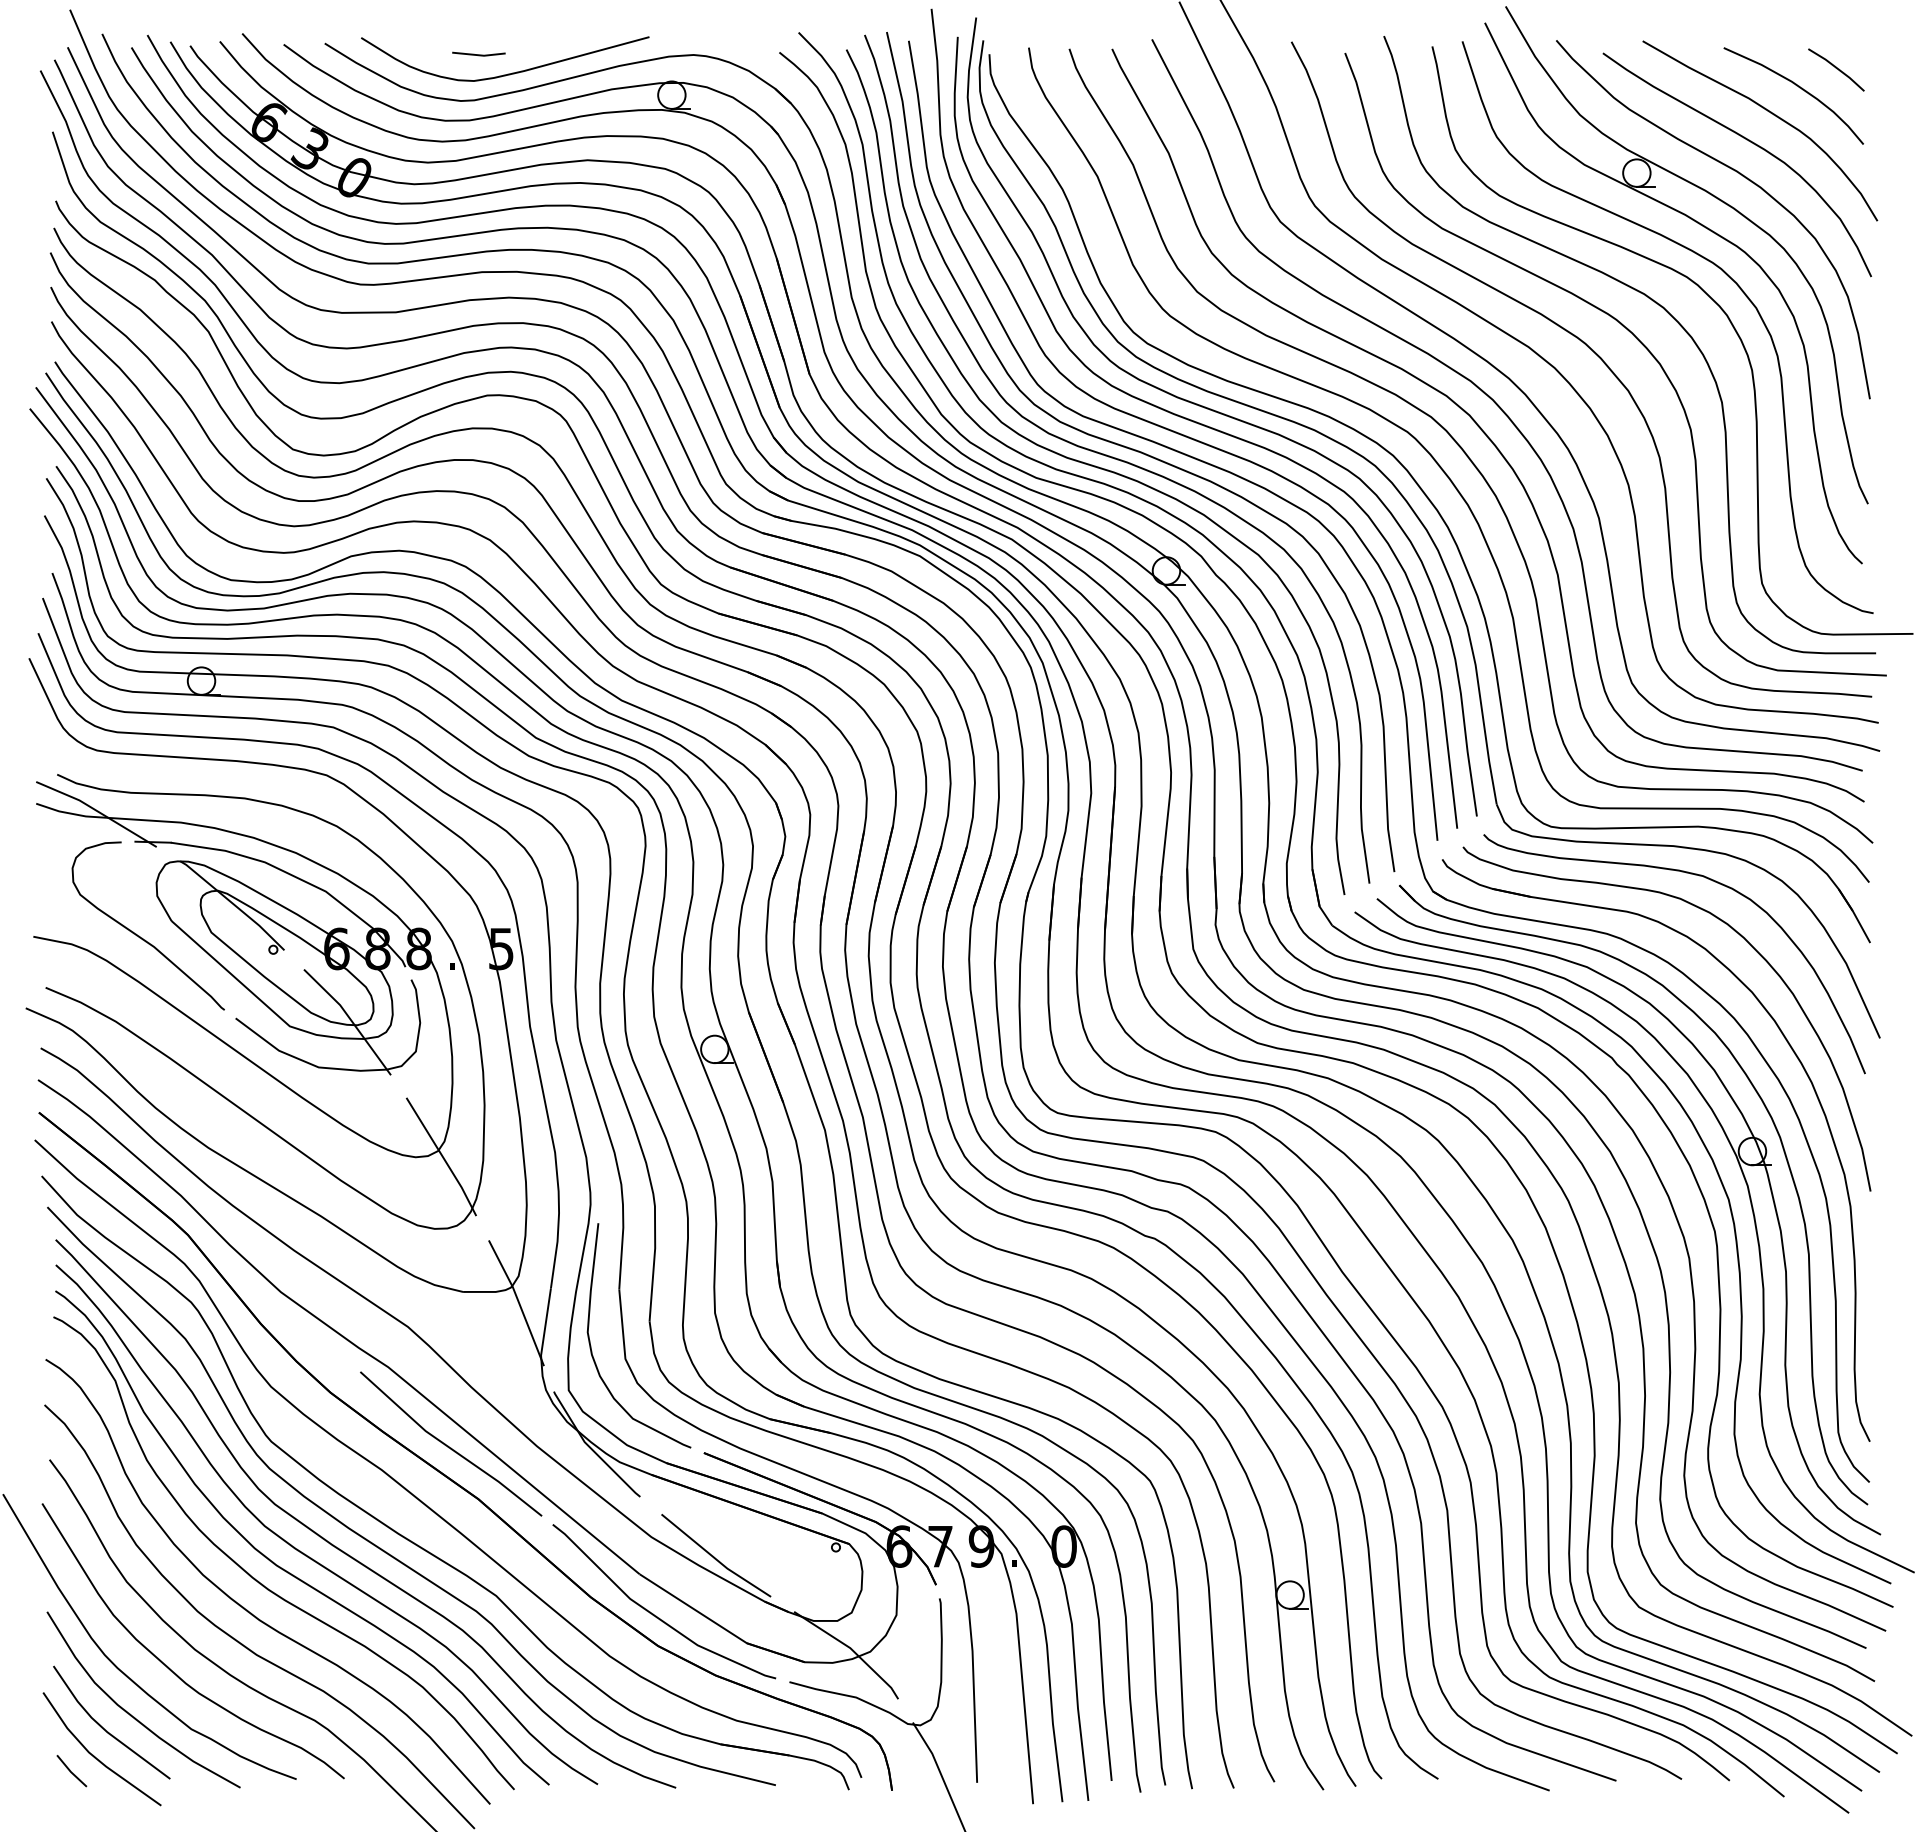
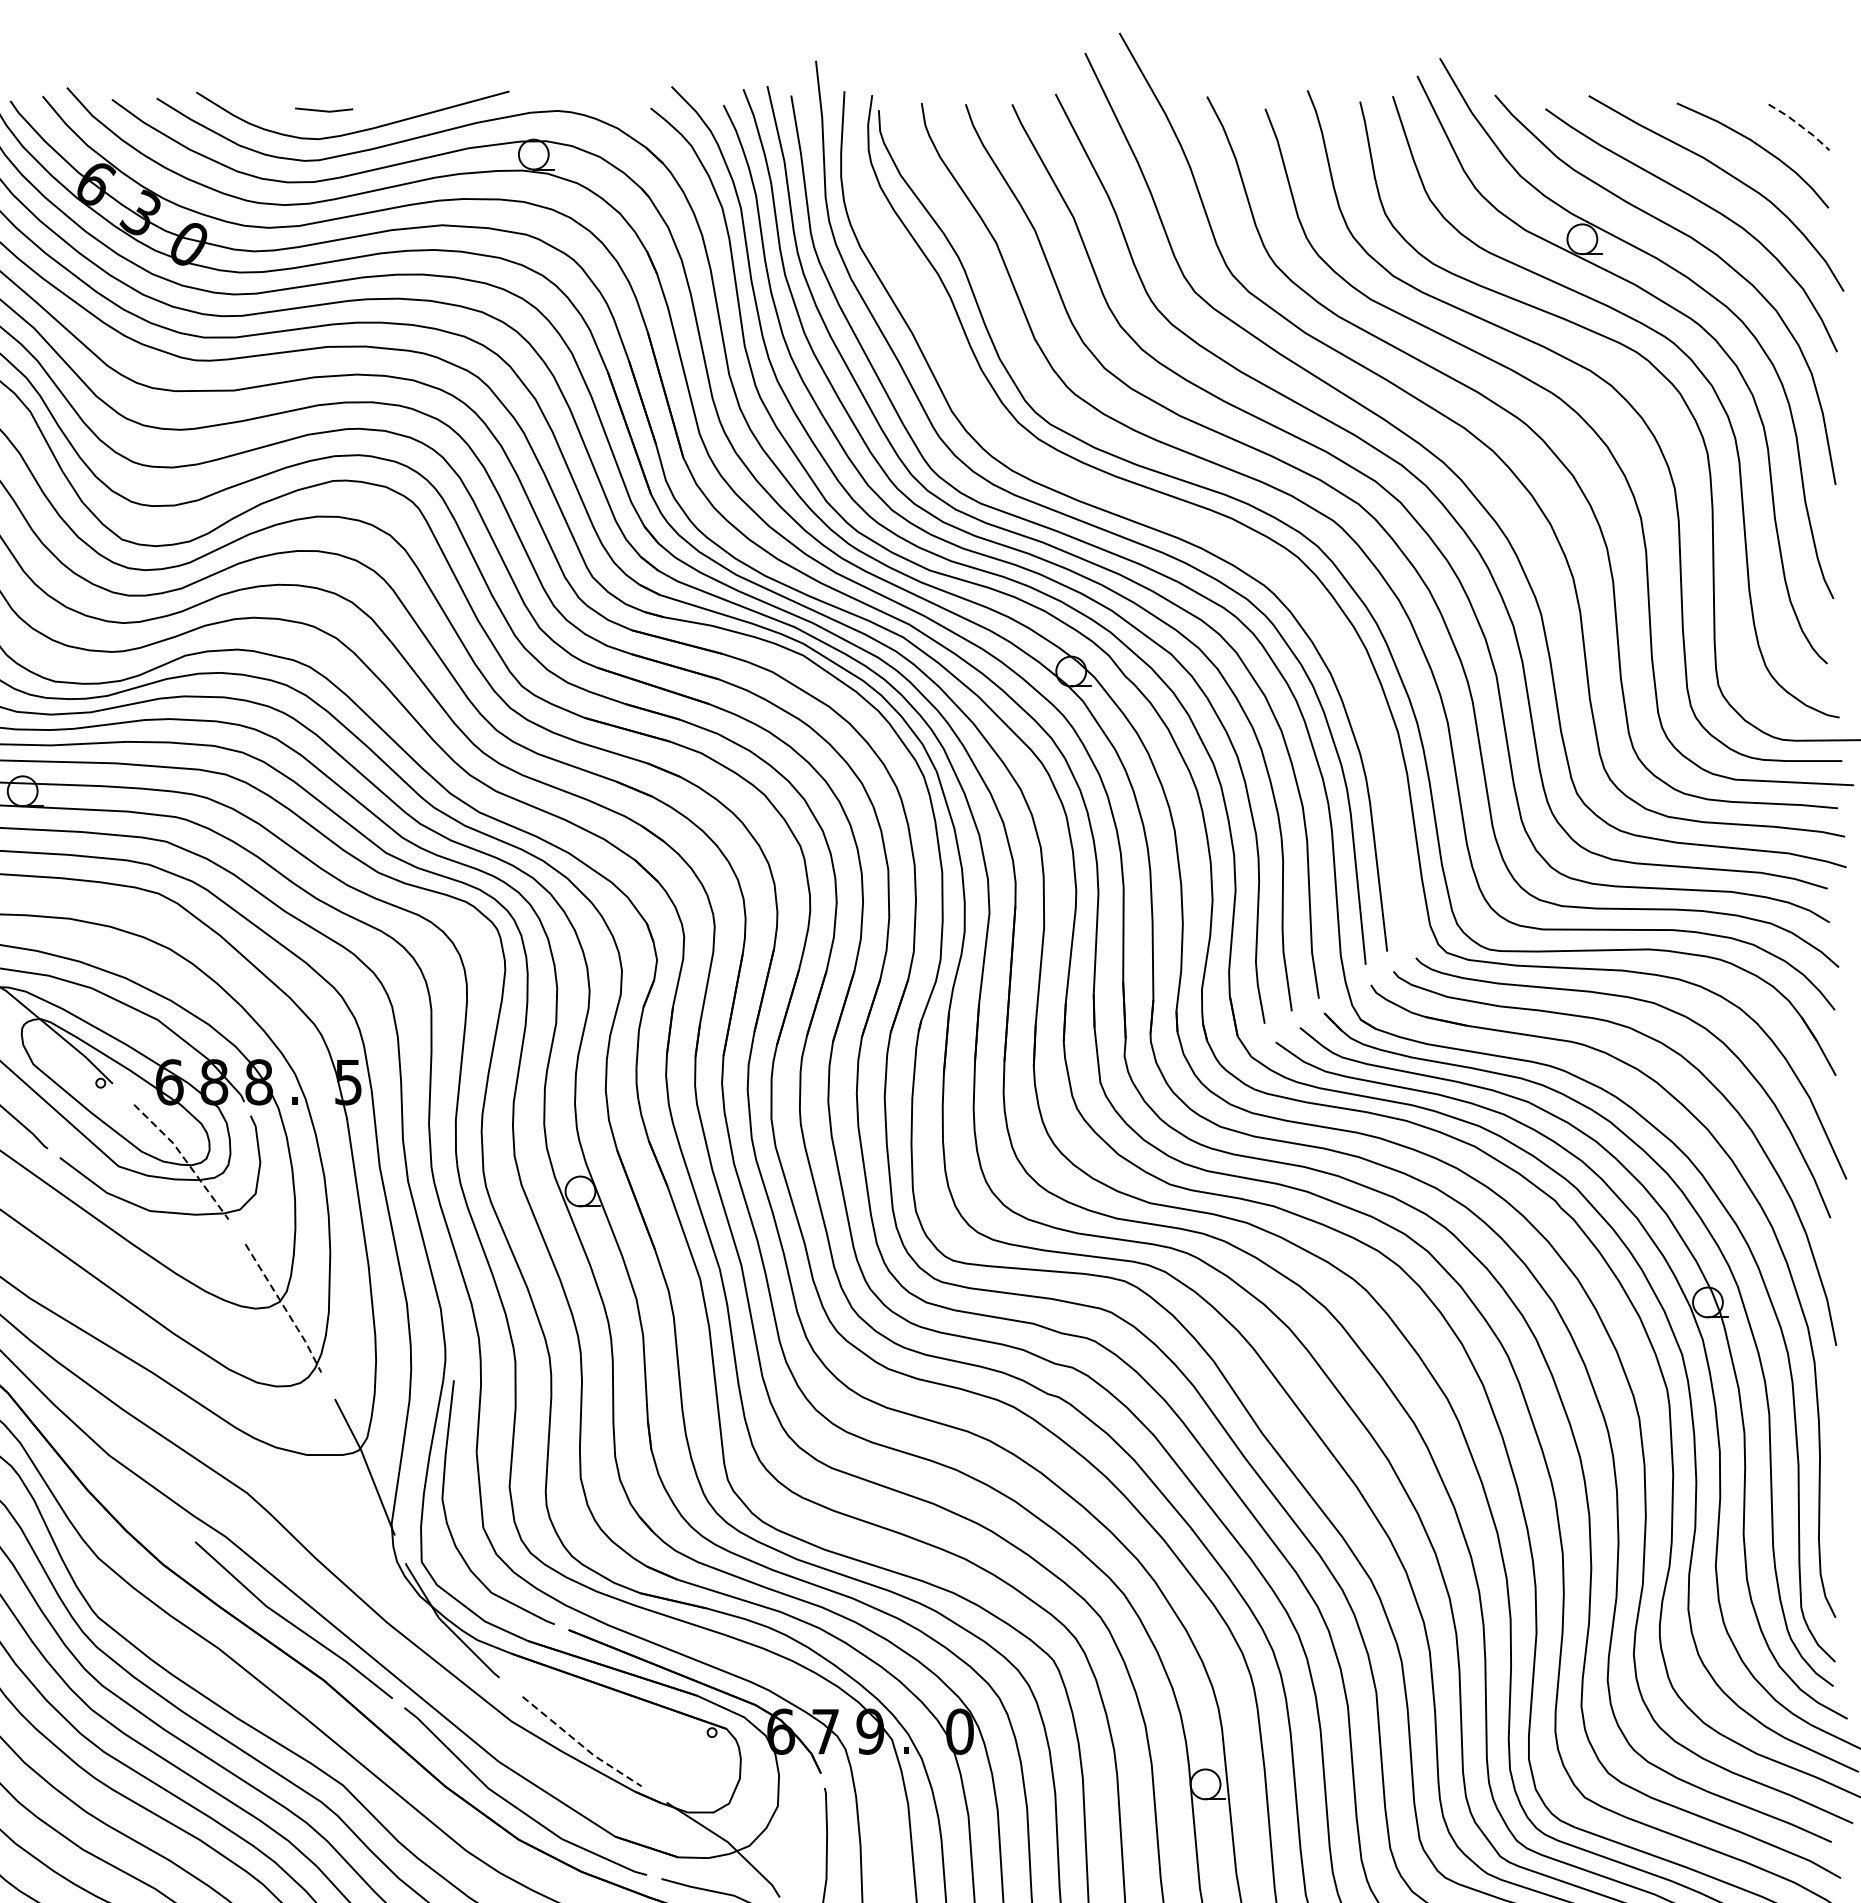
line: (1837, 68) -> (1800, 125), solid -> dashed
curve: (1221, 414) -> (1131, 501), removed
line: (350, 1019) -> (184, 1158), solid -> dashed
line: (442, 1157) -> (284, 1308), solid -> dashed
line: (715, 1558) -> (581, 1744), solid -> dashed

